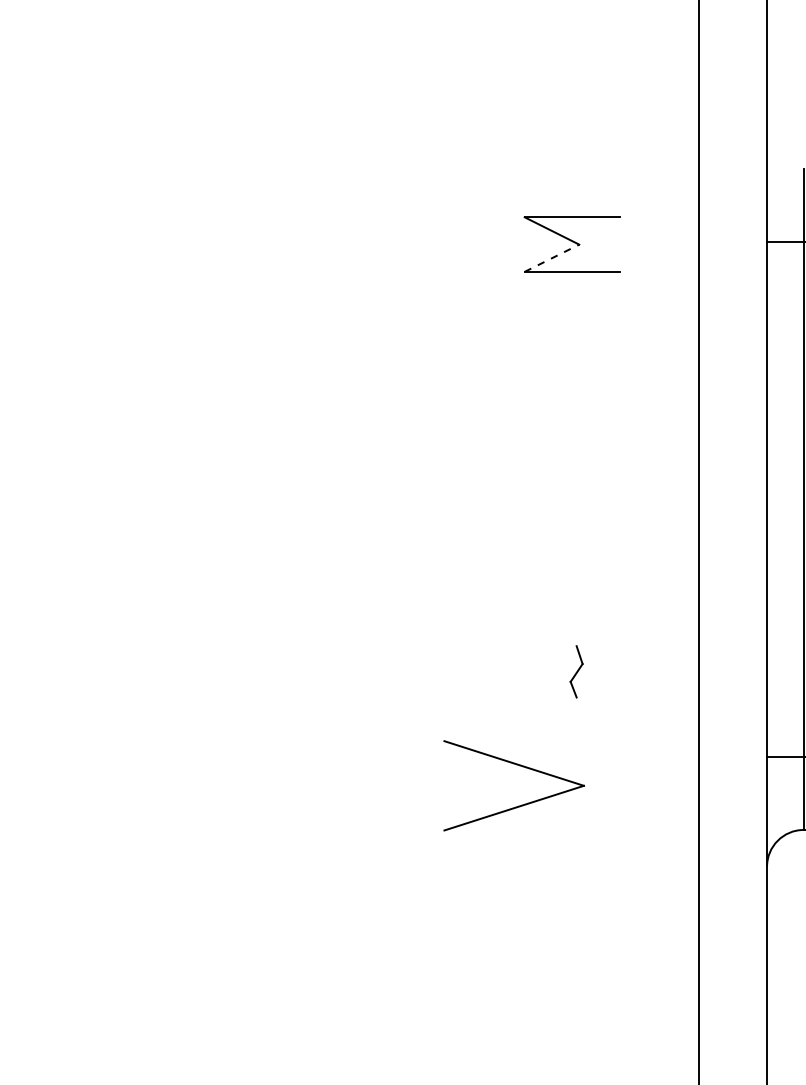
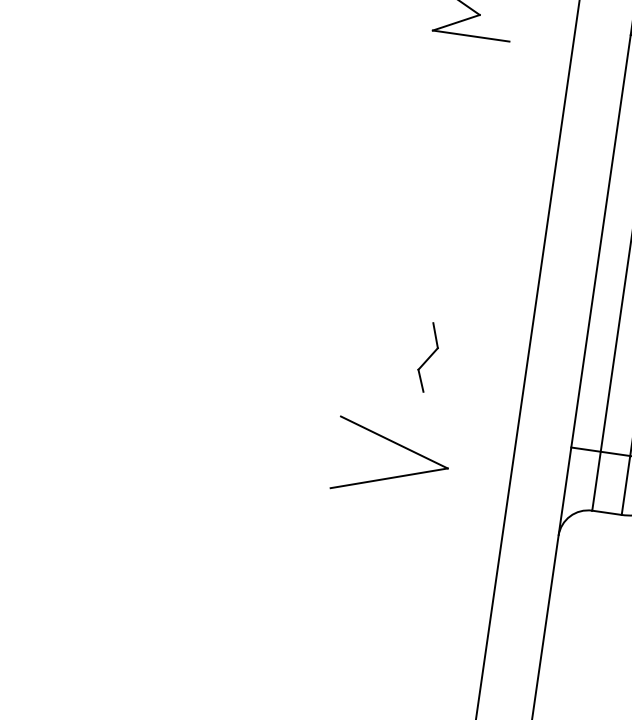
line: (552, 258) -> (456, 23), dashed -> solid
part: (576, 671) -> (428, 357), size x1.67
part: (519, 766) -> (398, 445), moved

